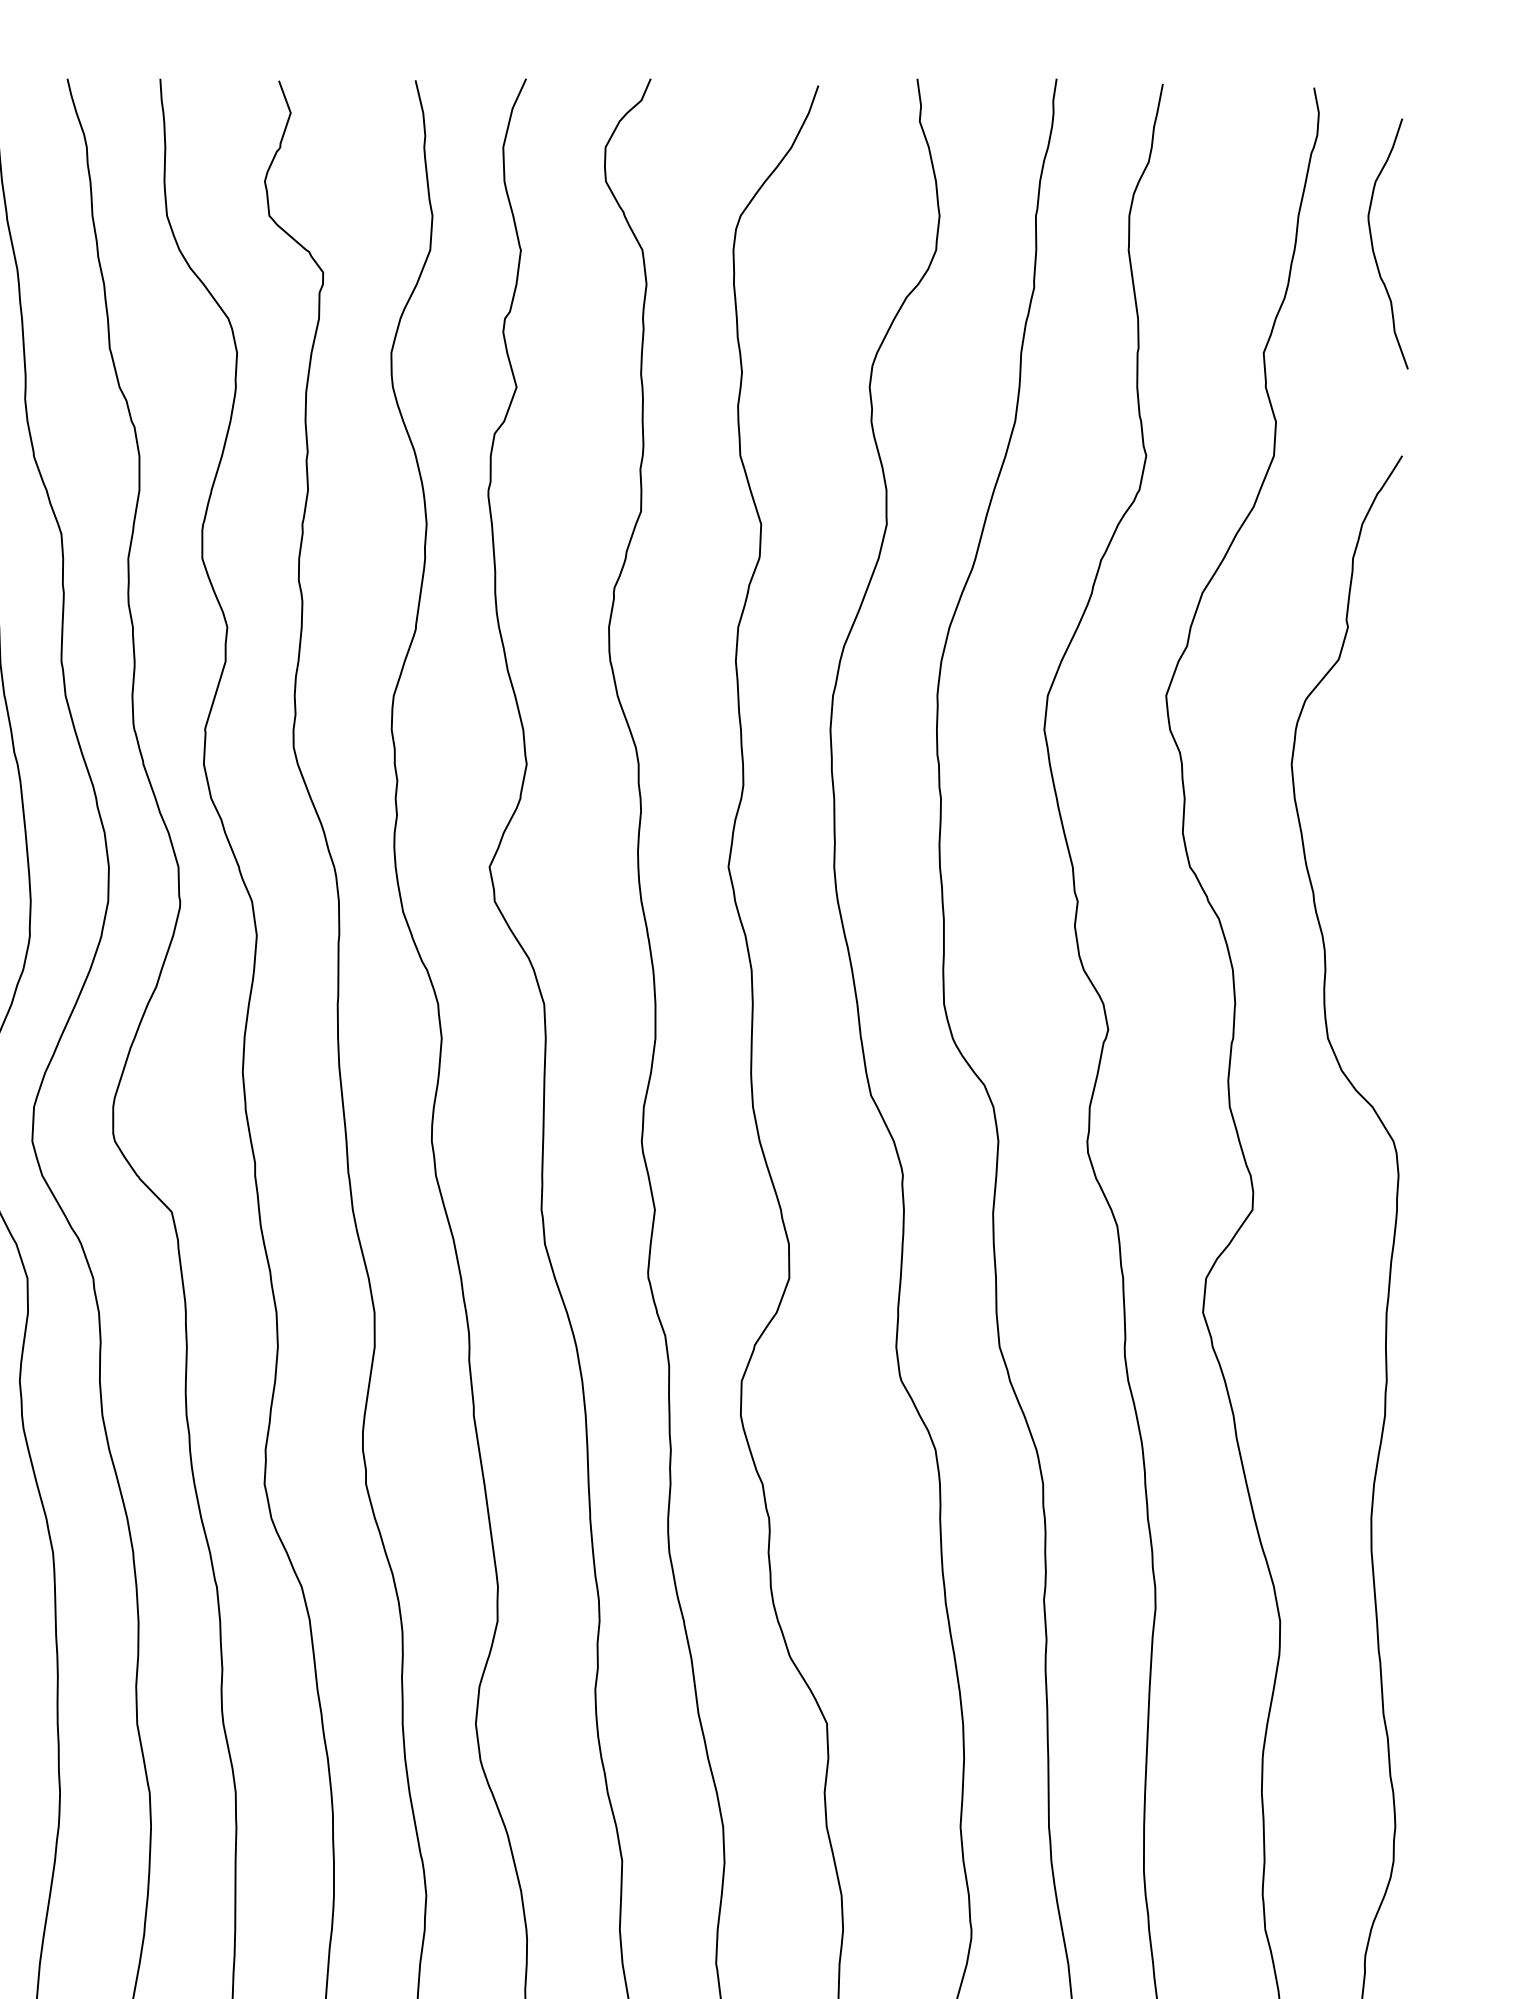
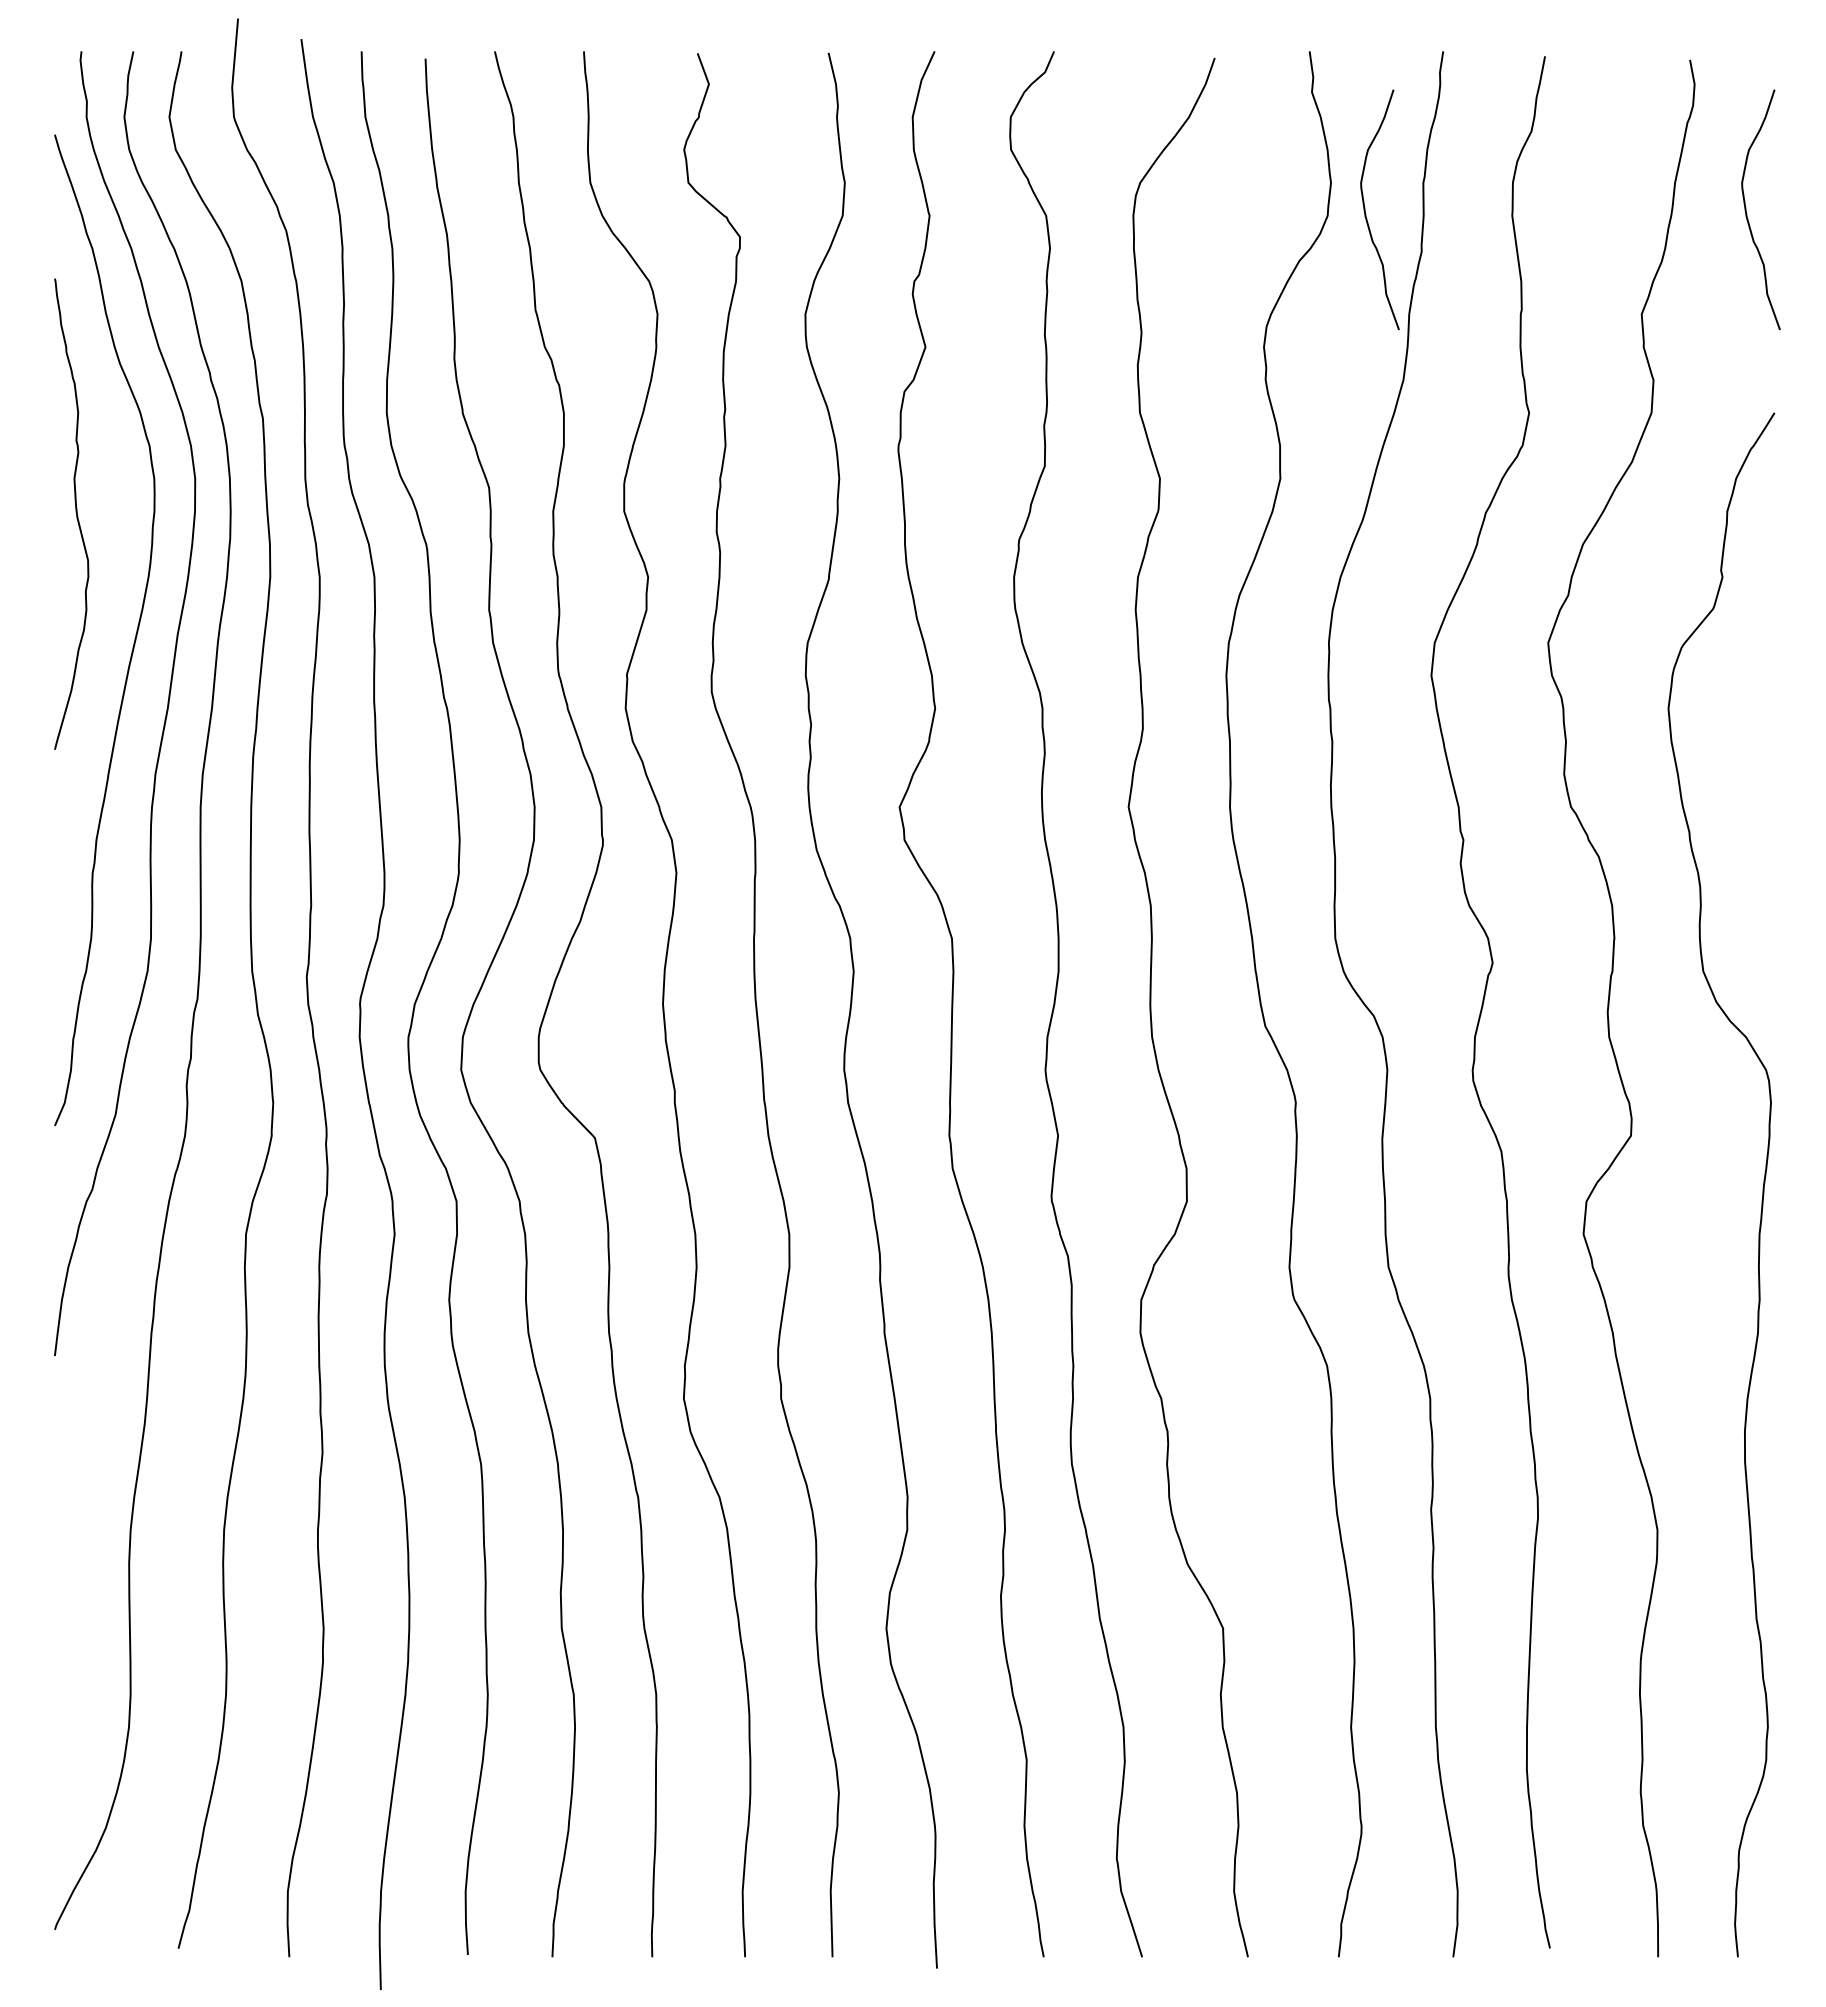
curve: (976, 248) -> (1366, 214), added

